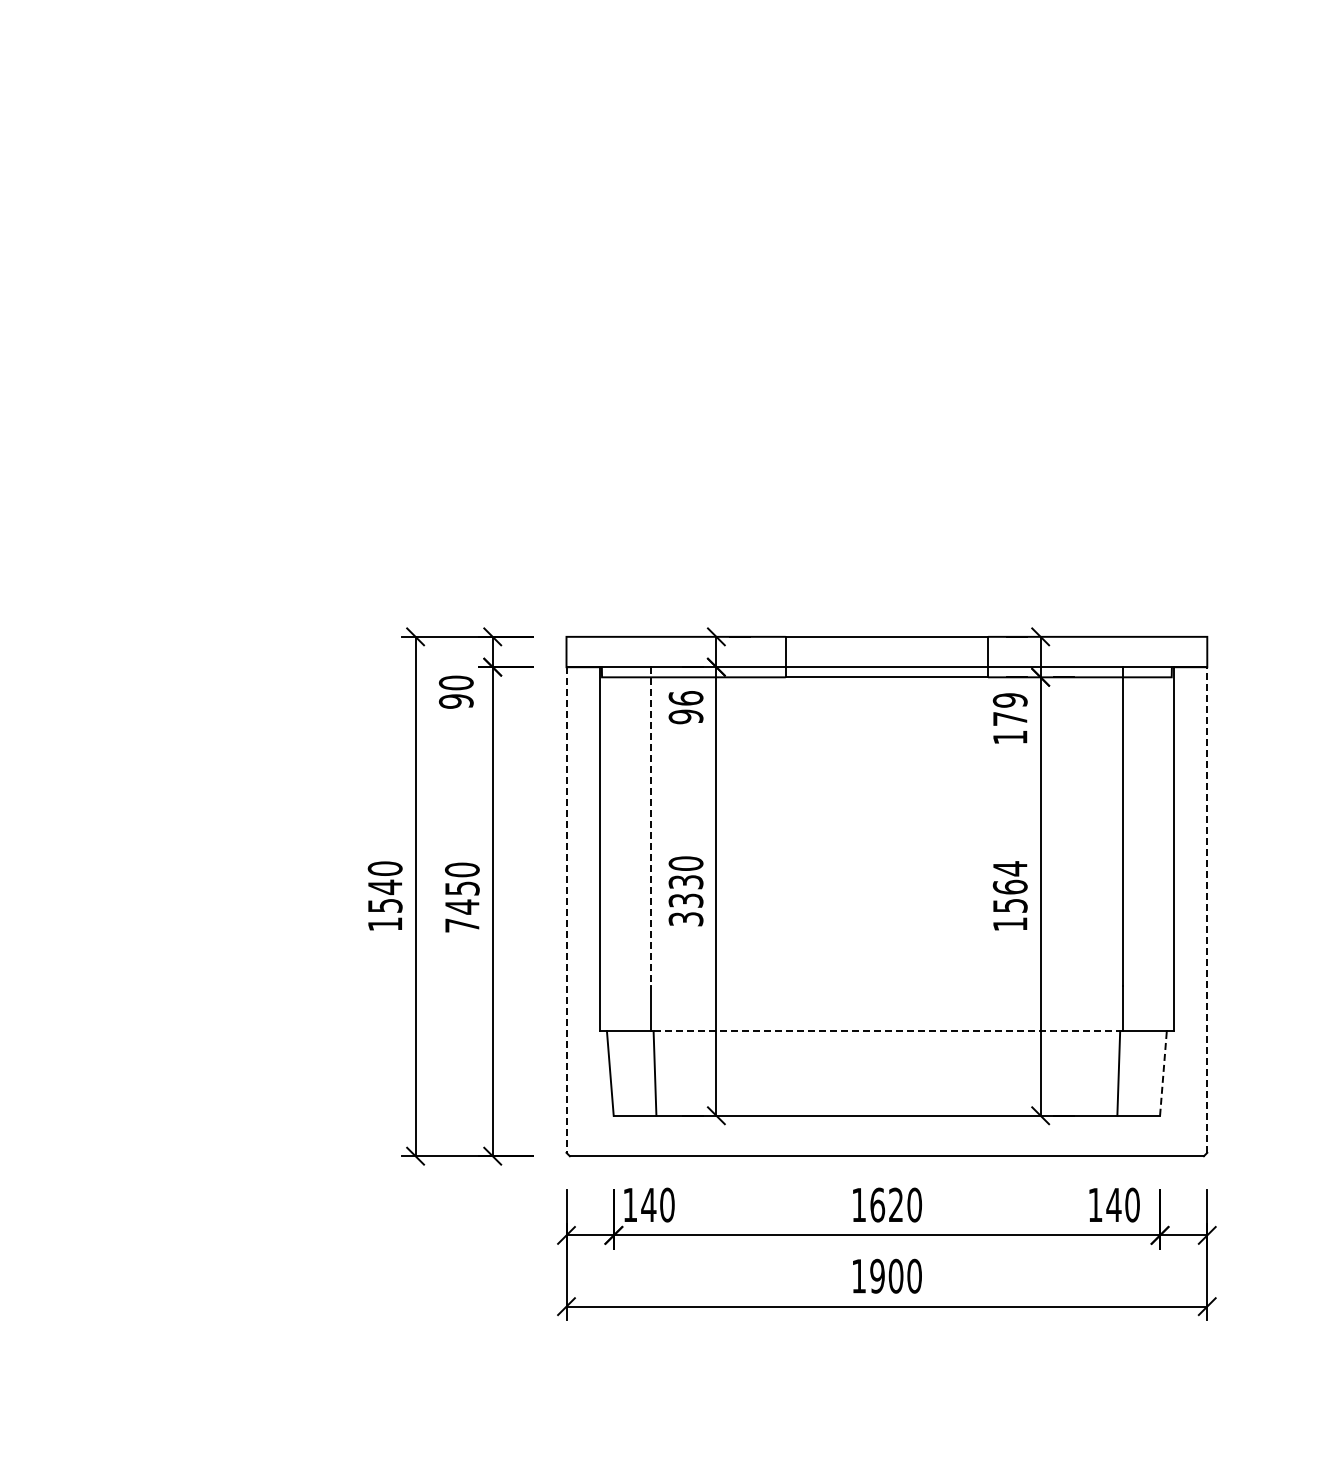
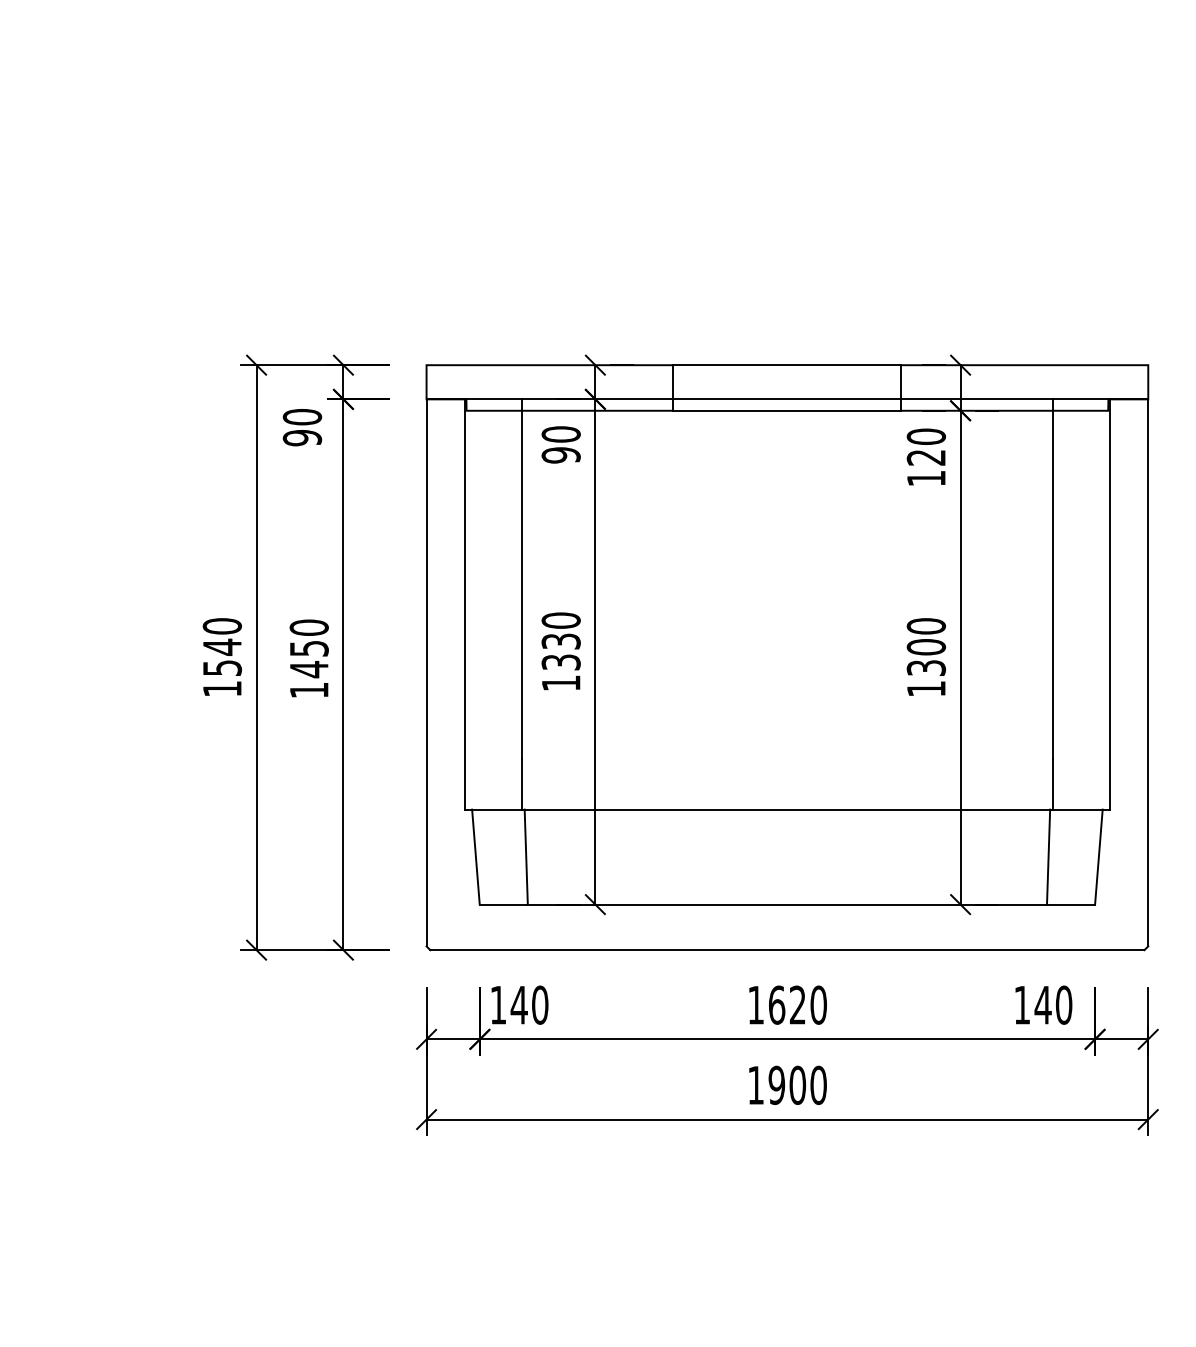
text: (685, 698) -> (560, 434), 96 -> 90
text: (1009, 709) -> (925, 447), 179 -> 120
line: (650, 826) -> (521, 578), dashed -> solid
text: (1009, 886) -> (925, 646), 1564 -> 1300
line: (566, 910) -> (426, 673), dashed -> solid
line: (1207, 910) -> (1148, 673), dashed -> solid
text: (685, 919) -> (560, 683), 3330 -> 1330
text: (462, 925) -> (309, 690), 7450 -> 1450
line: (887, 1031) -> (788, 809), dashed -> solid
line: (1163, 1073) -> (1098, 856), dashed -> solid

